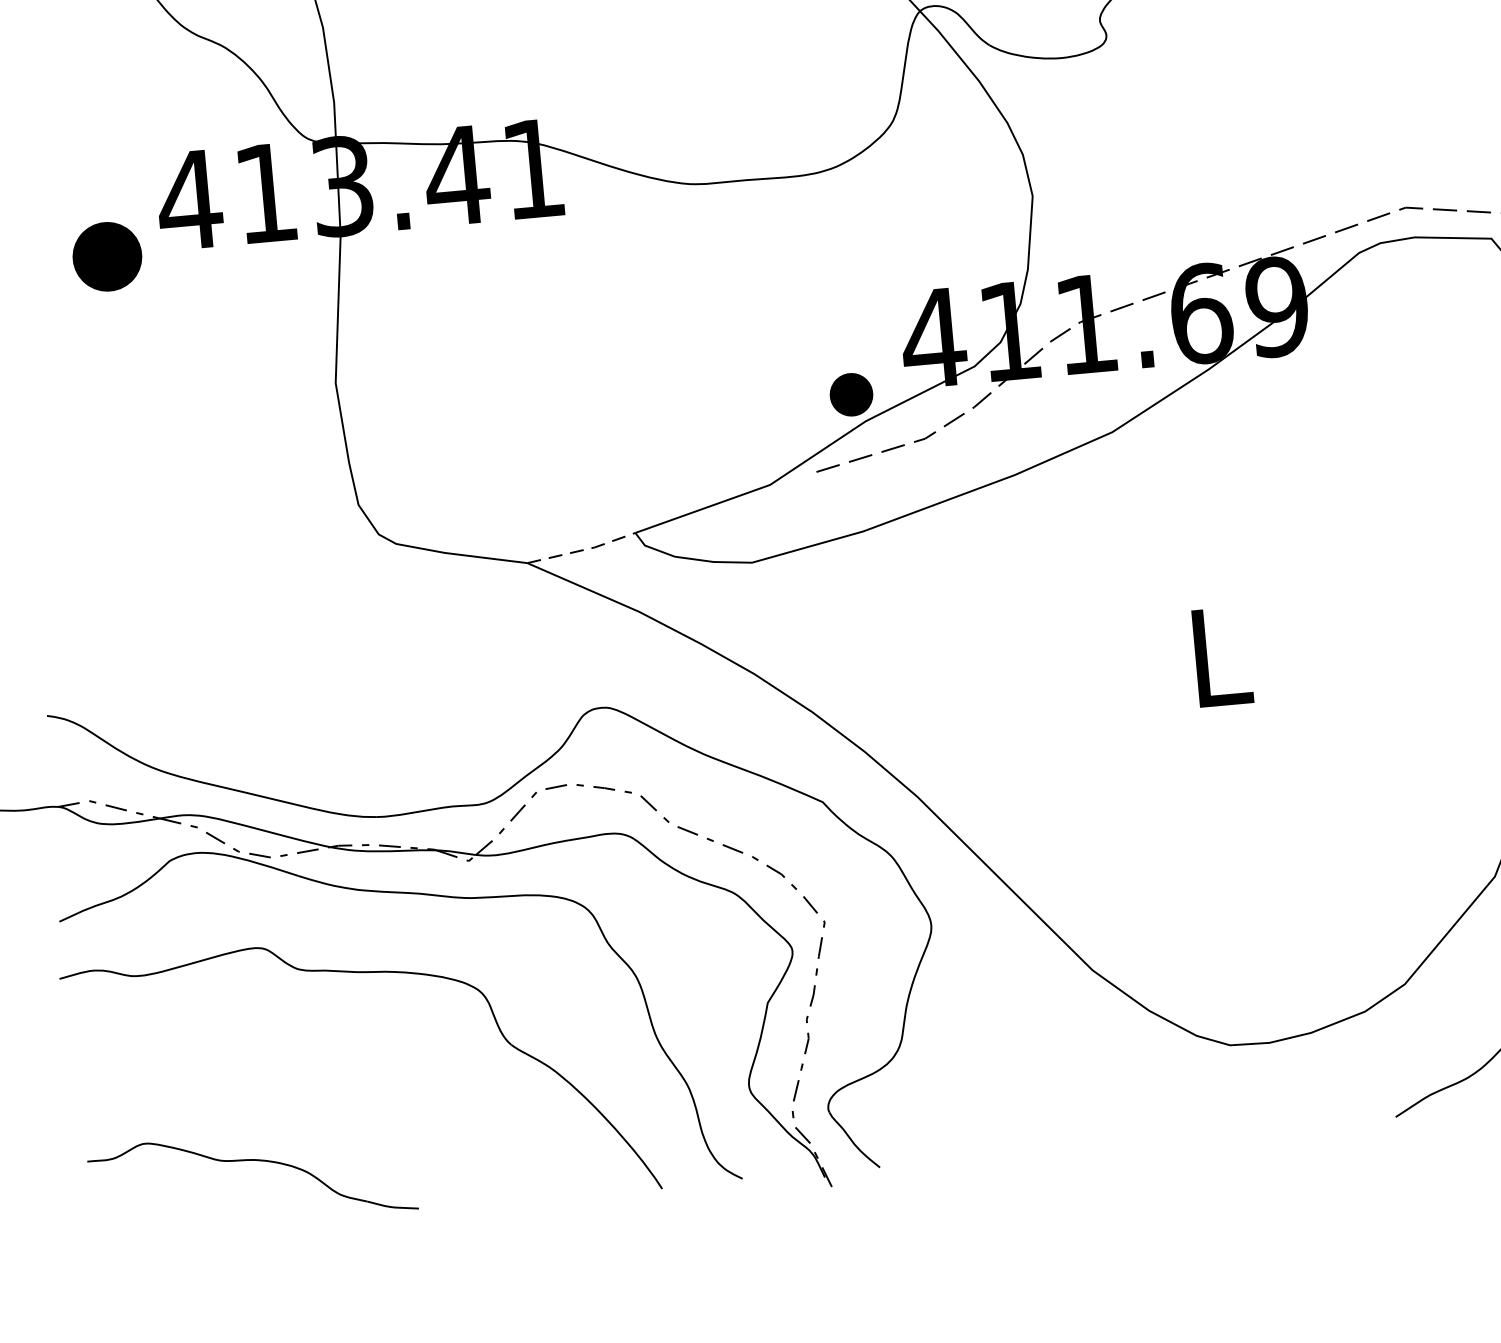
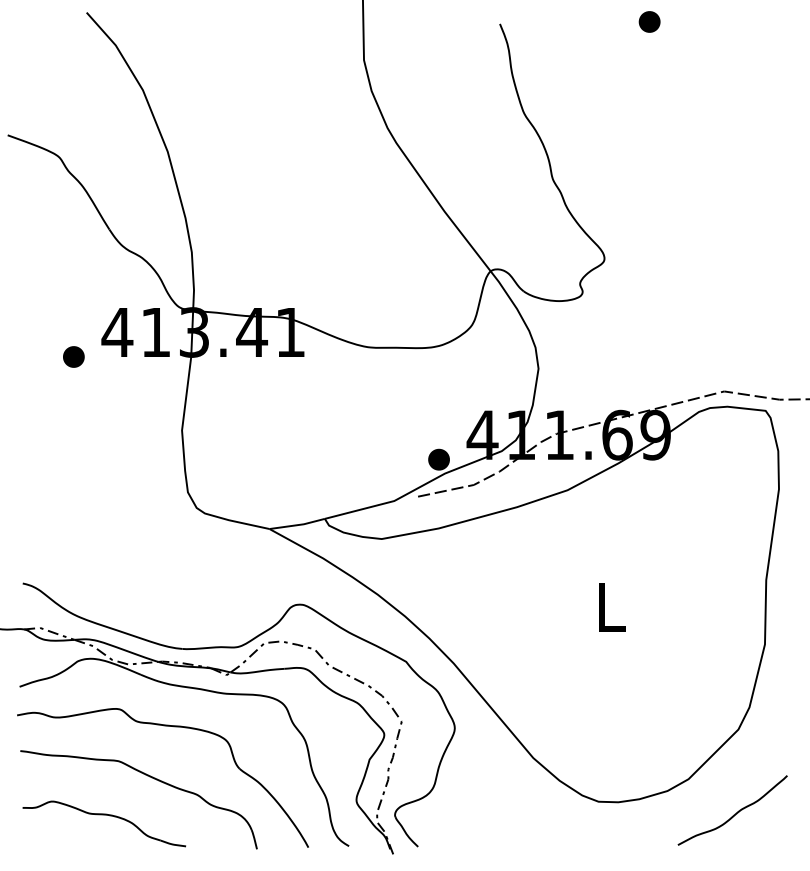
part: (106, 255) -> (73, 356), size x0.62
line: (584, 550) -> (298, 525), dashed -> solid
part: (333, 1078) -> (149, 777), added

